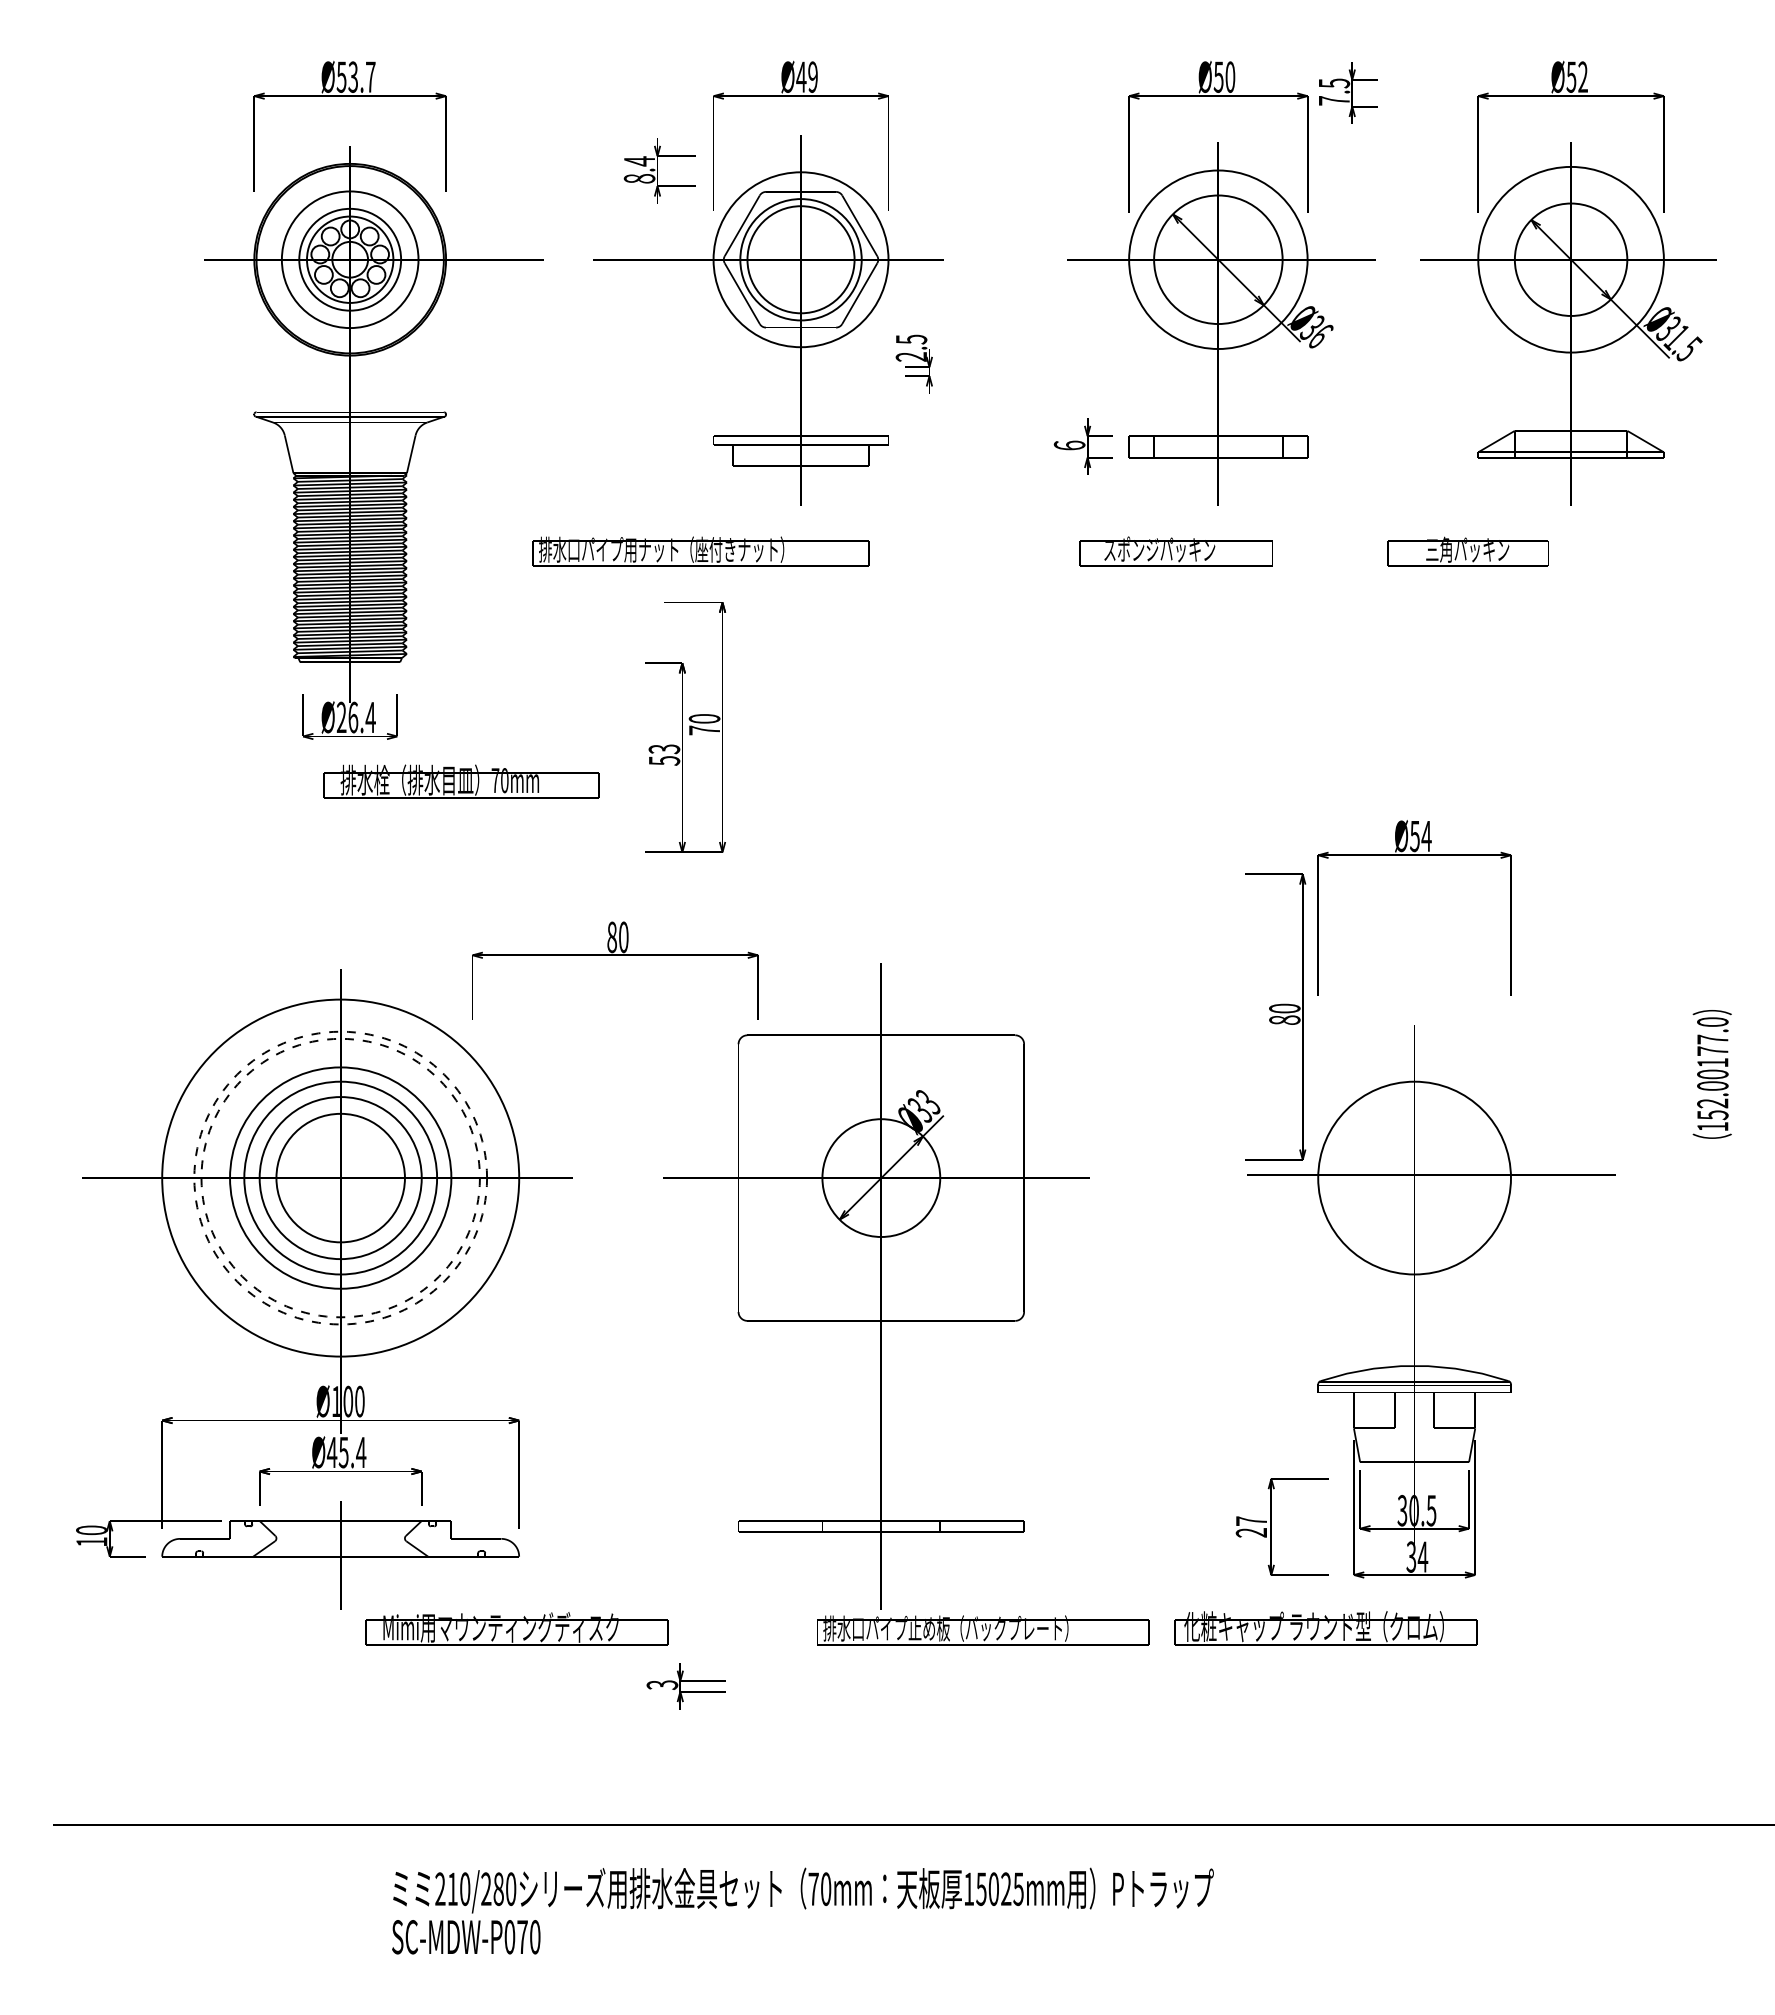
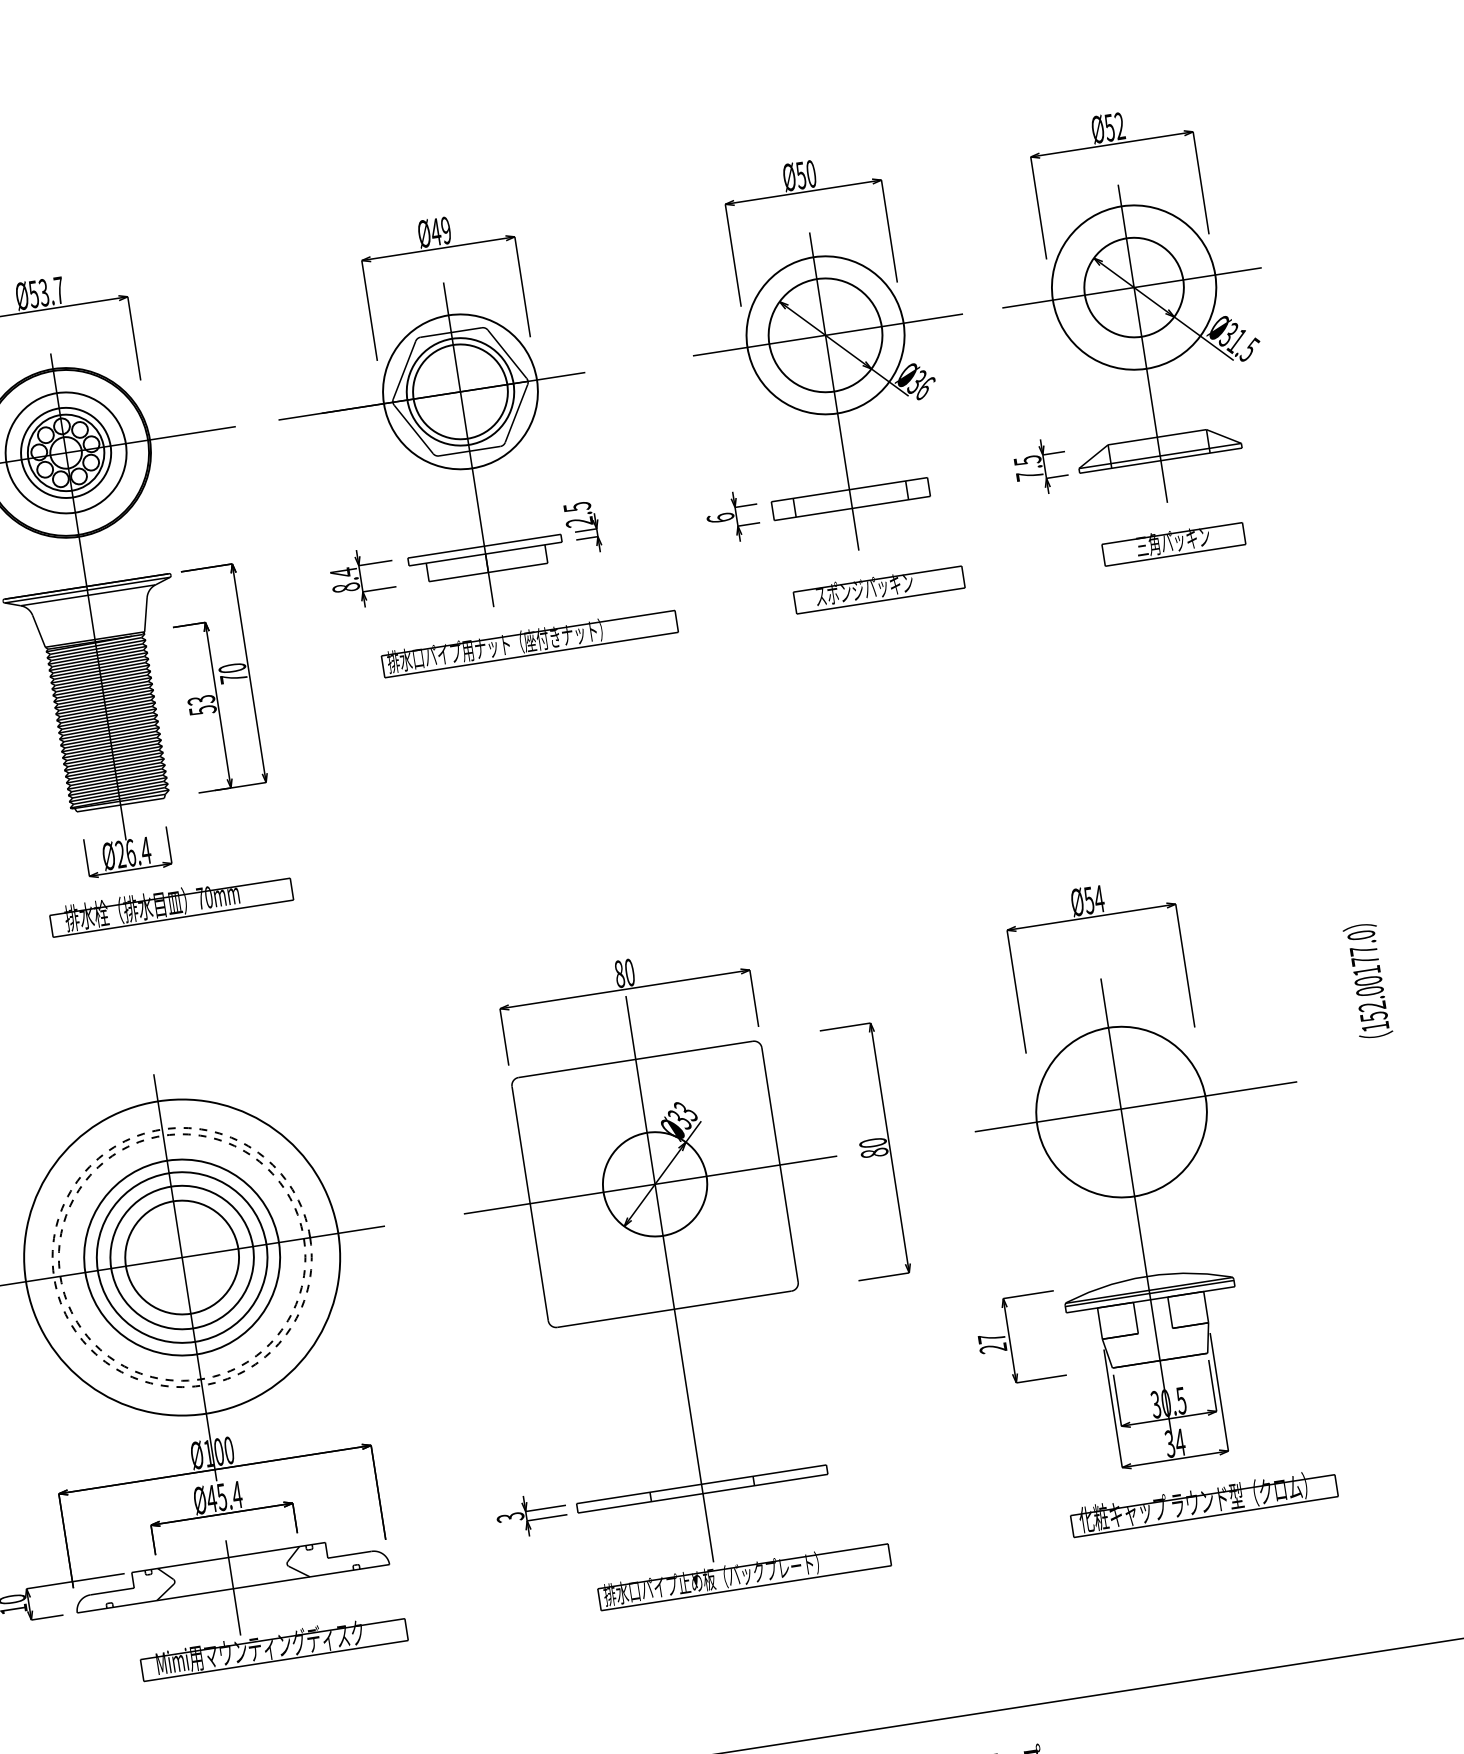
text: (1348, 92) -> (1041, 466), moved
text: (659, 170) -> (362, 577), moved
text: (913, 363) -> (582, 527), moved
text: (700, 551) -> (529, 642), moved
text: (1175, 551) -> (878, 588), moved
text: (1467, 551) -> (1173, 542), moved
text: (685, 727) -> (216, 678), moved
text: (461, 781) -> (171, 904), moved
text: (1414, 907) -> (1098, 962), moved
text: (615, 970) -> (627, 1002), moved
text: (1275, 1016) -> (865, 1151), moved
text: (1281, 1526) -> (1018, 1338), moved
text: (516, 1628) -> (273, 1646), moved
text: (1325, 1628) -> (1203, 1502), moved
text: (983, 1630) -> (744, 1575), moved
text: (685, 1686) -> (530, 1515), moved

